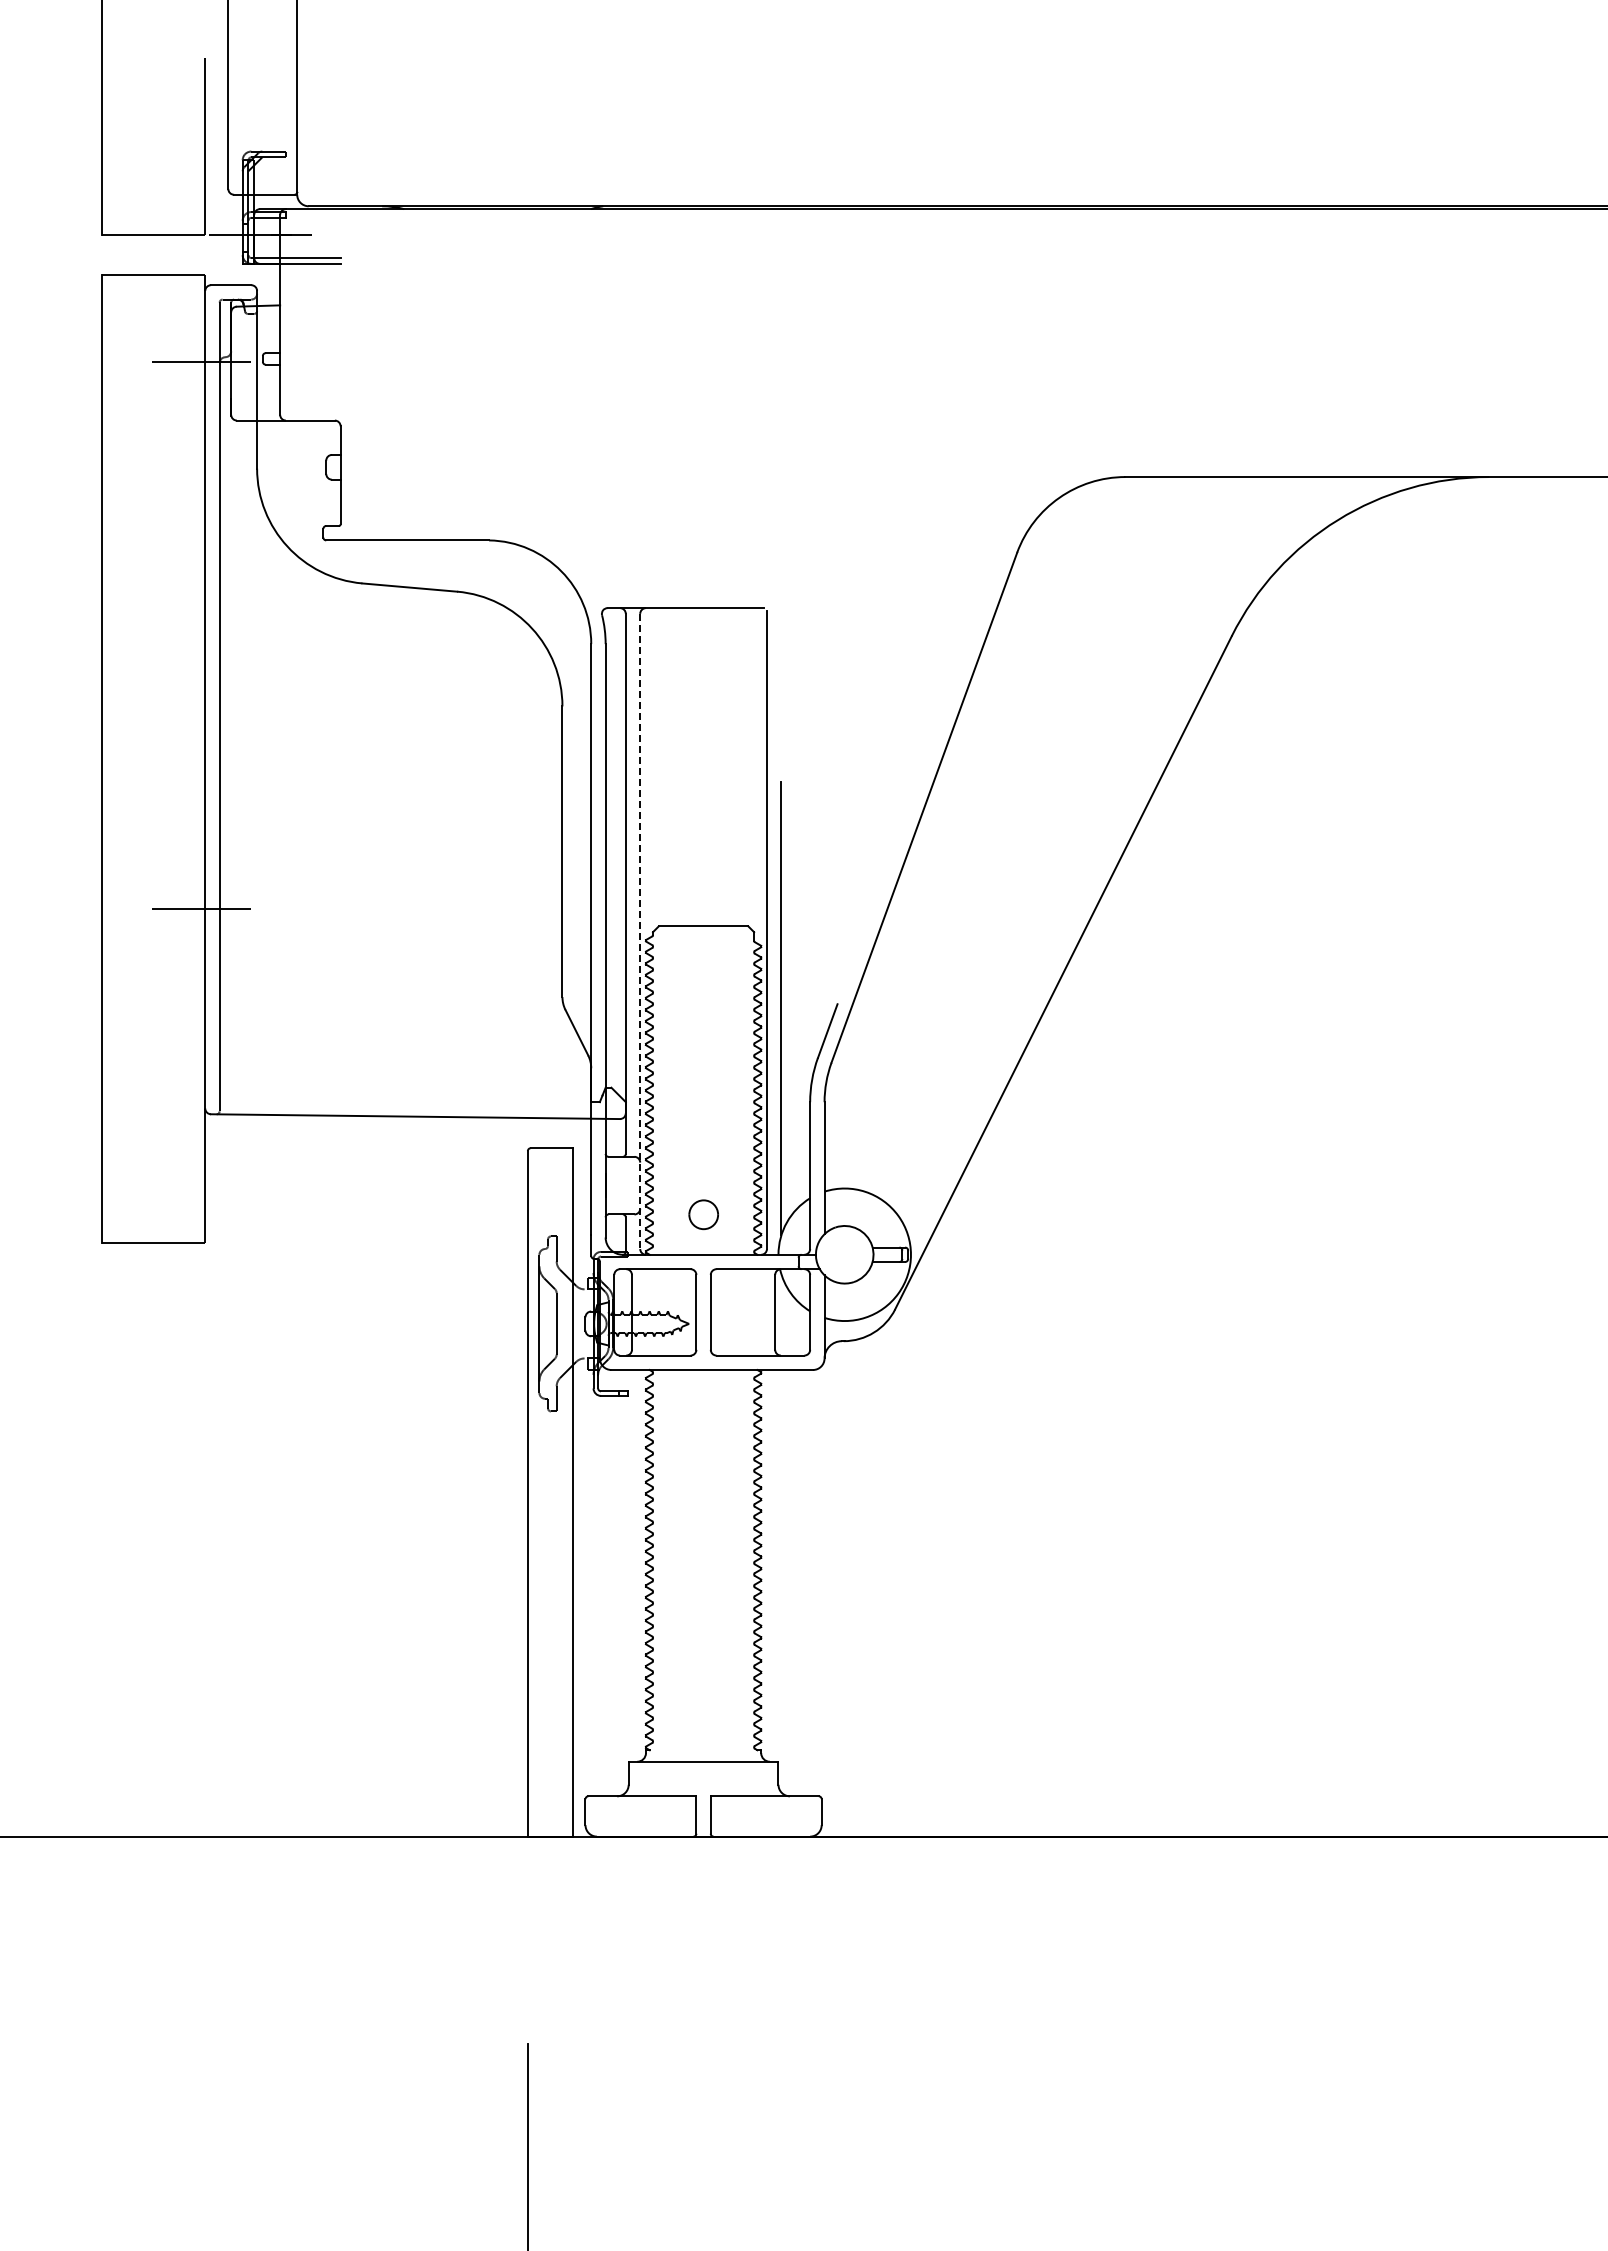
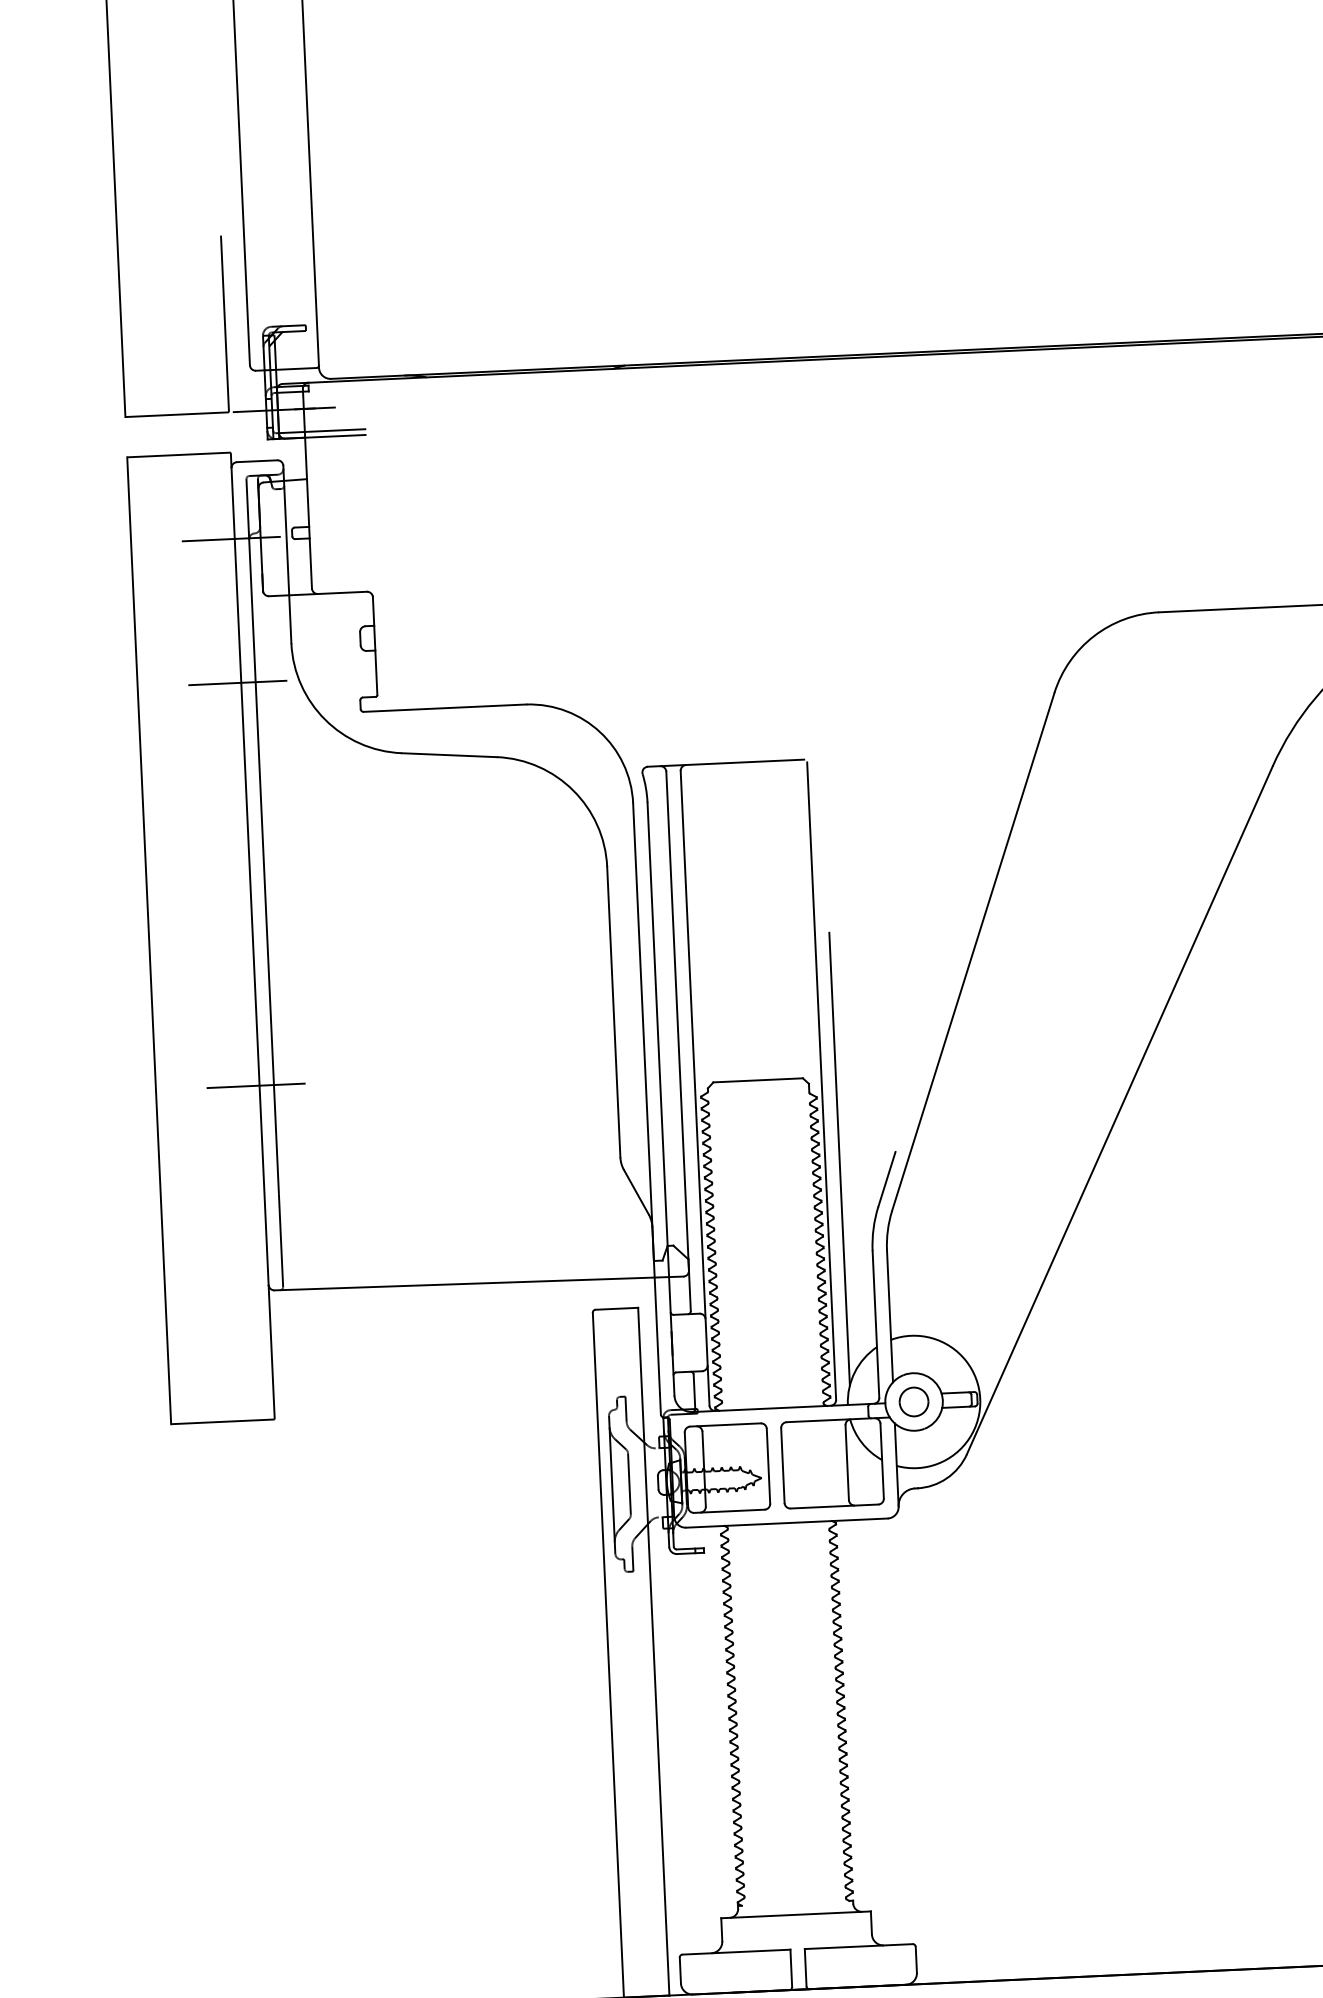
line: (201, 505) -> (237, 682), added
line: (640, 931) -> (695, 1088), dashed -> solid
part: (703, 1214) -> (913, 1401), moved

